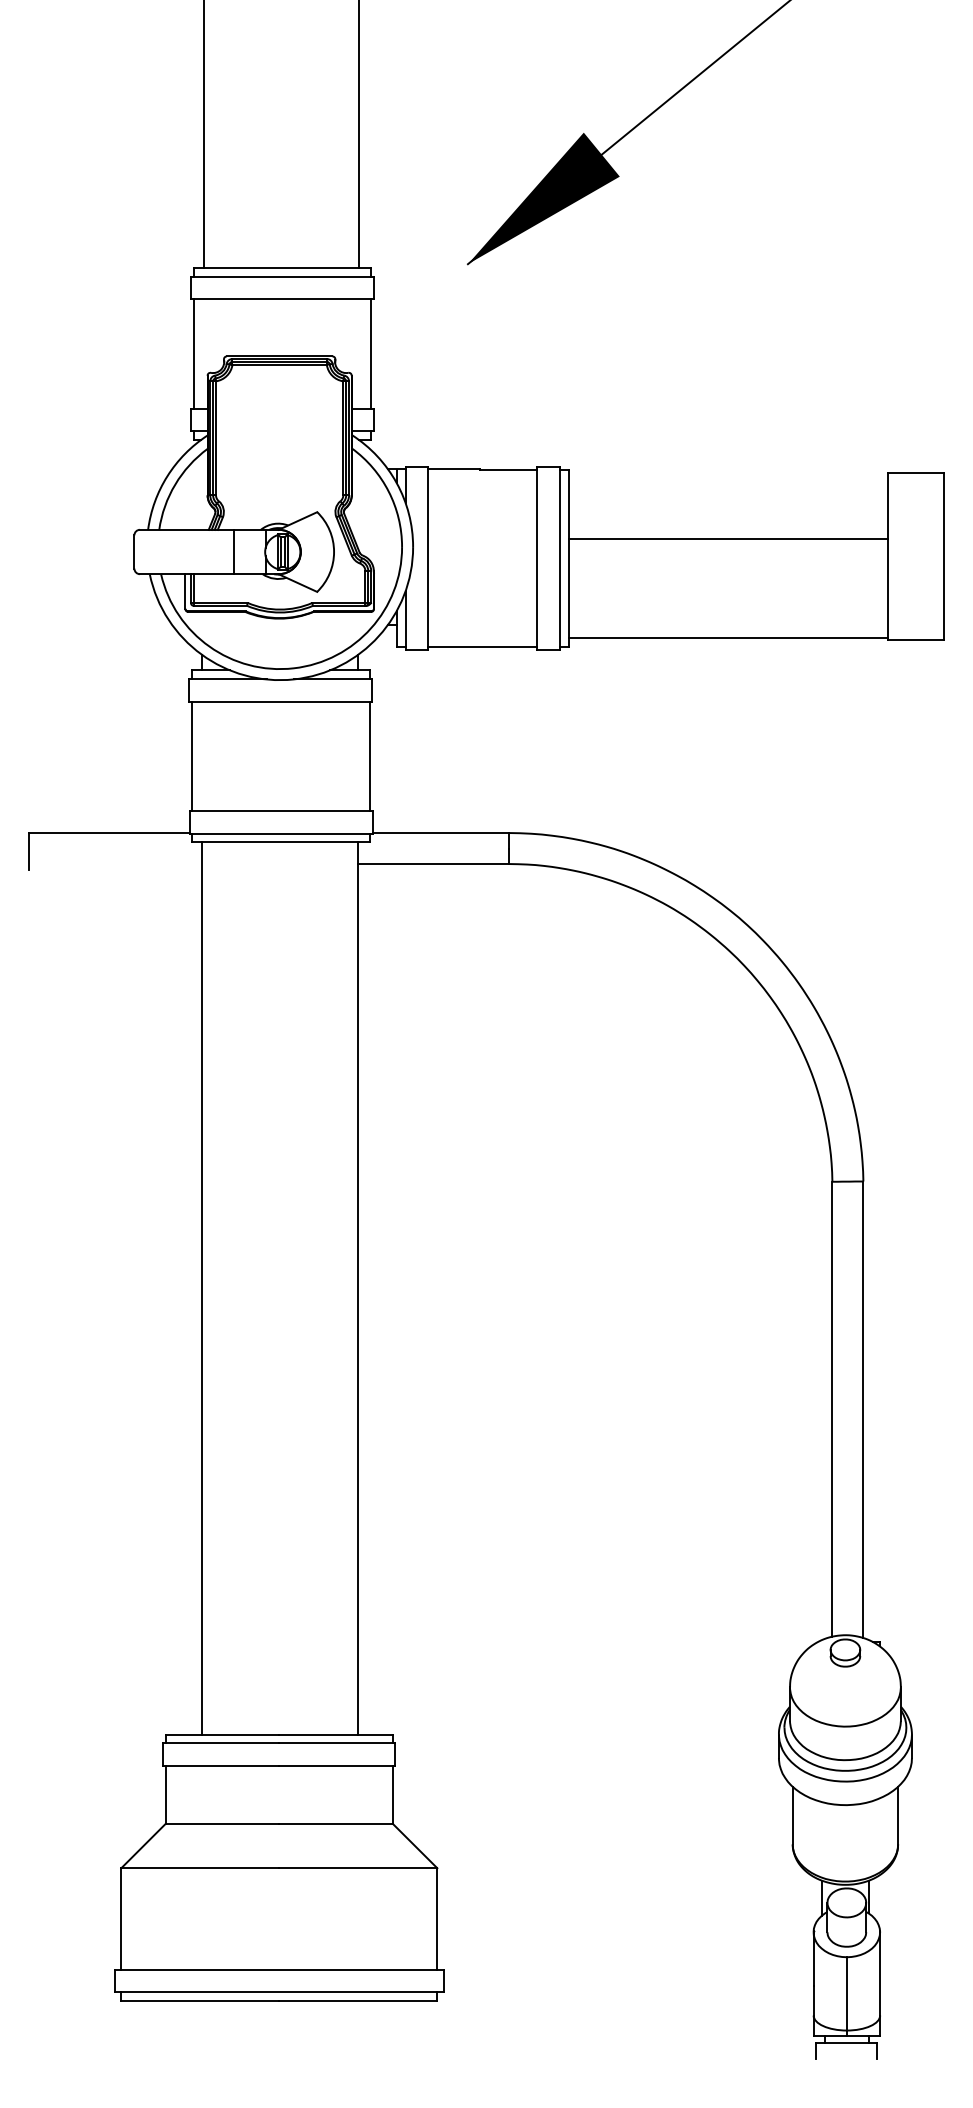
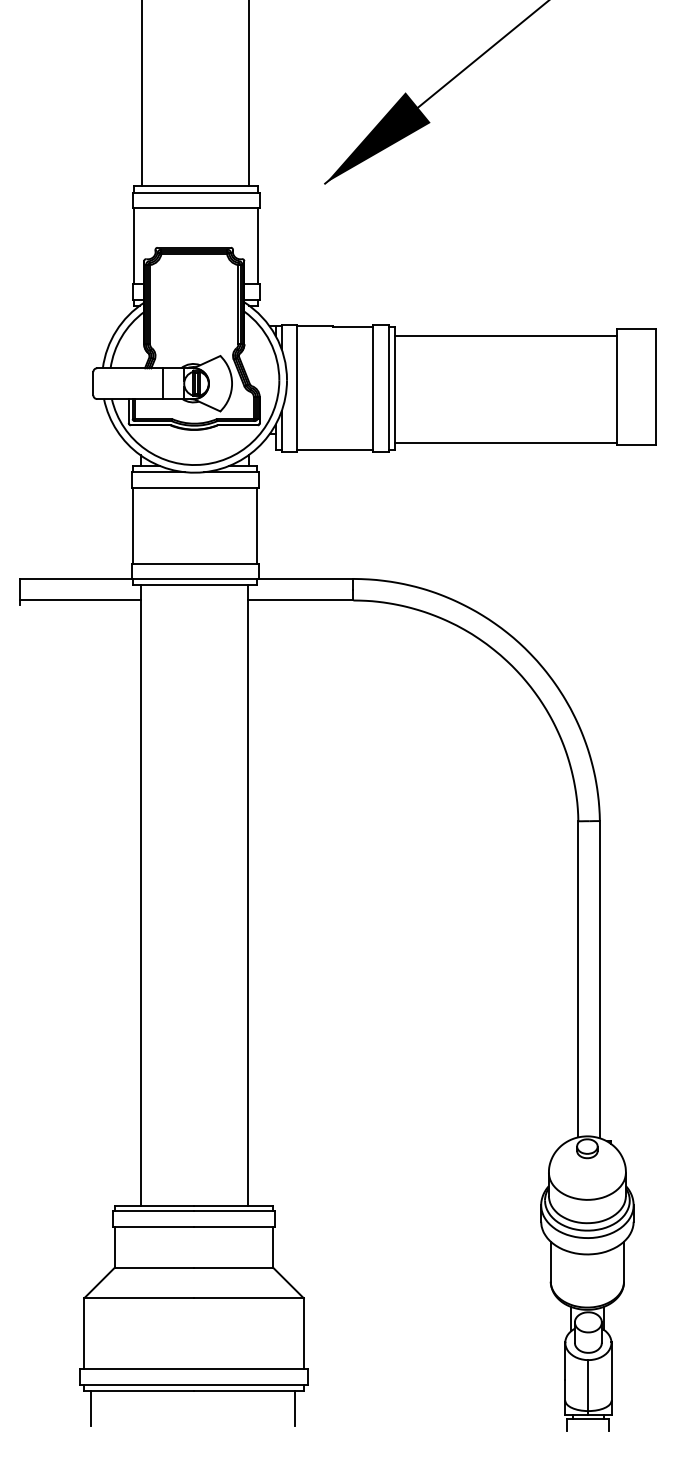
line: (728, 538) -> (506, 335), moved
line: (115, 864) -> (80, 600), added
line: (130, 2026) -> (90, 1408), added
line: (423, 2026) -> (294, 1408), added

